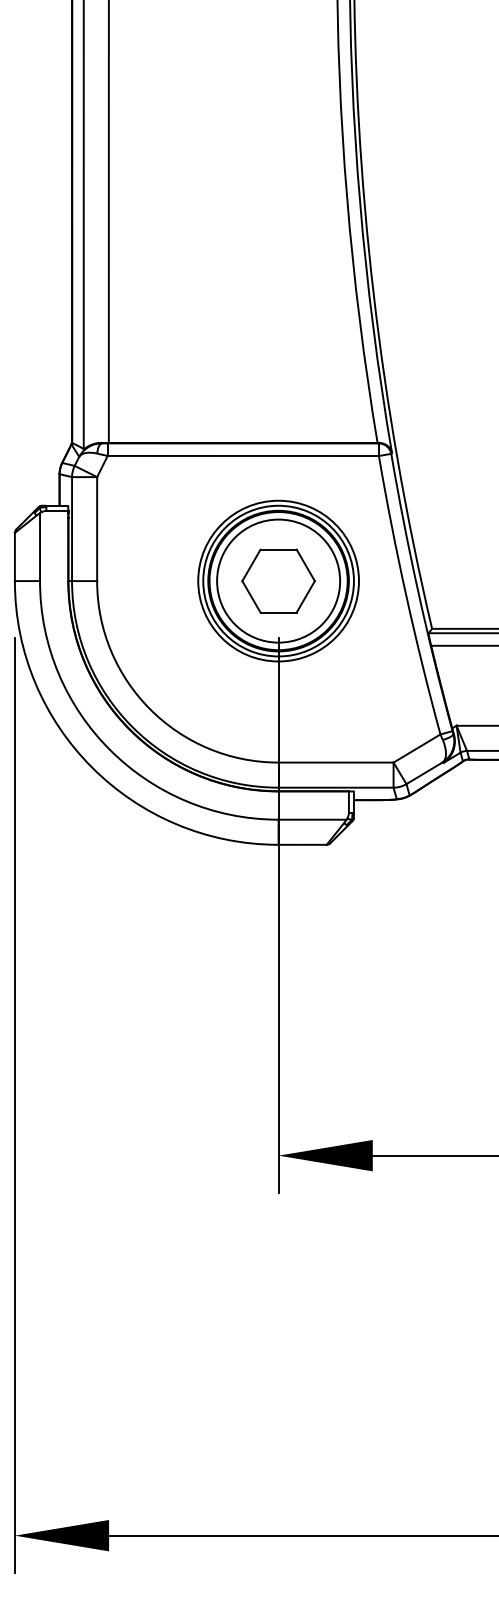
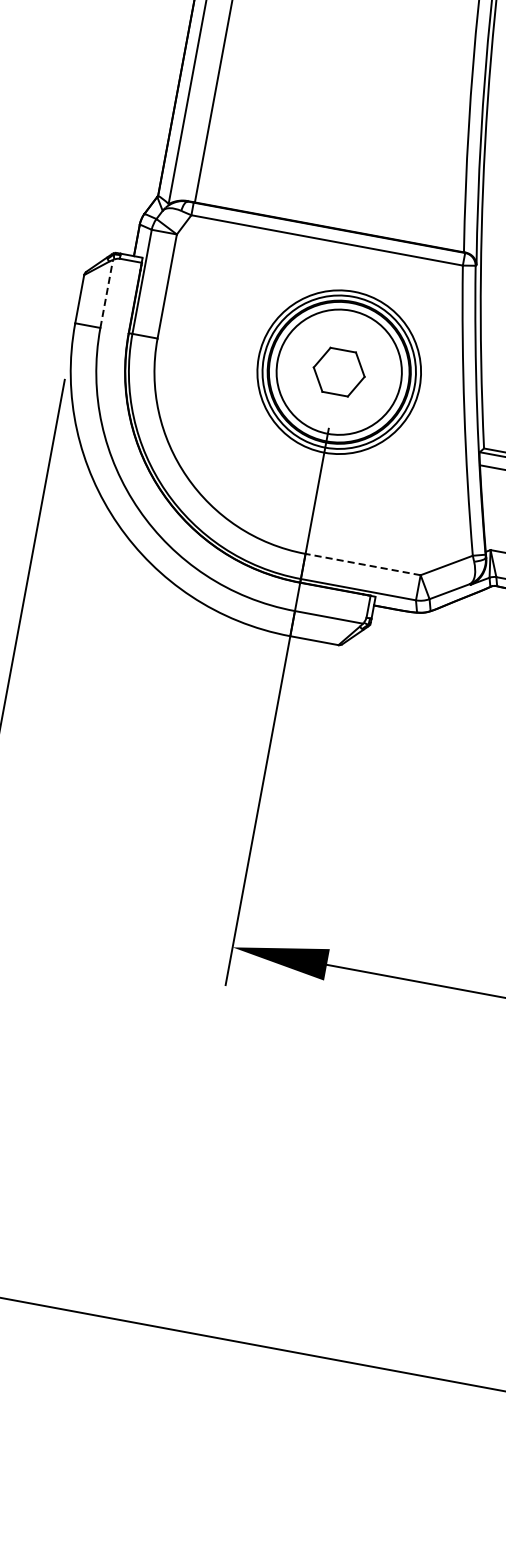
line: (40, 547) -> (107, 294), solid -> dashed
part: (278, 580) -> (339, 371), size x0.7
line: (335, 762) -> (362, 564), solid -> dashed

